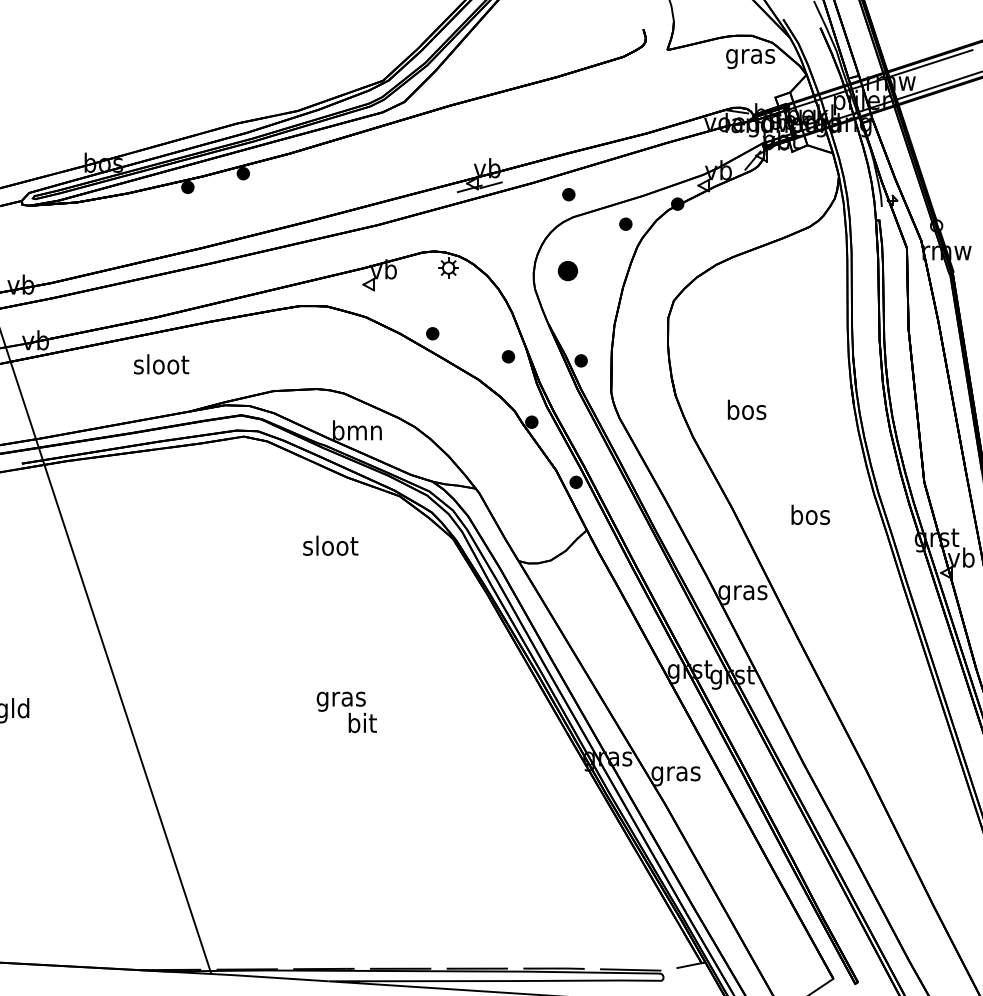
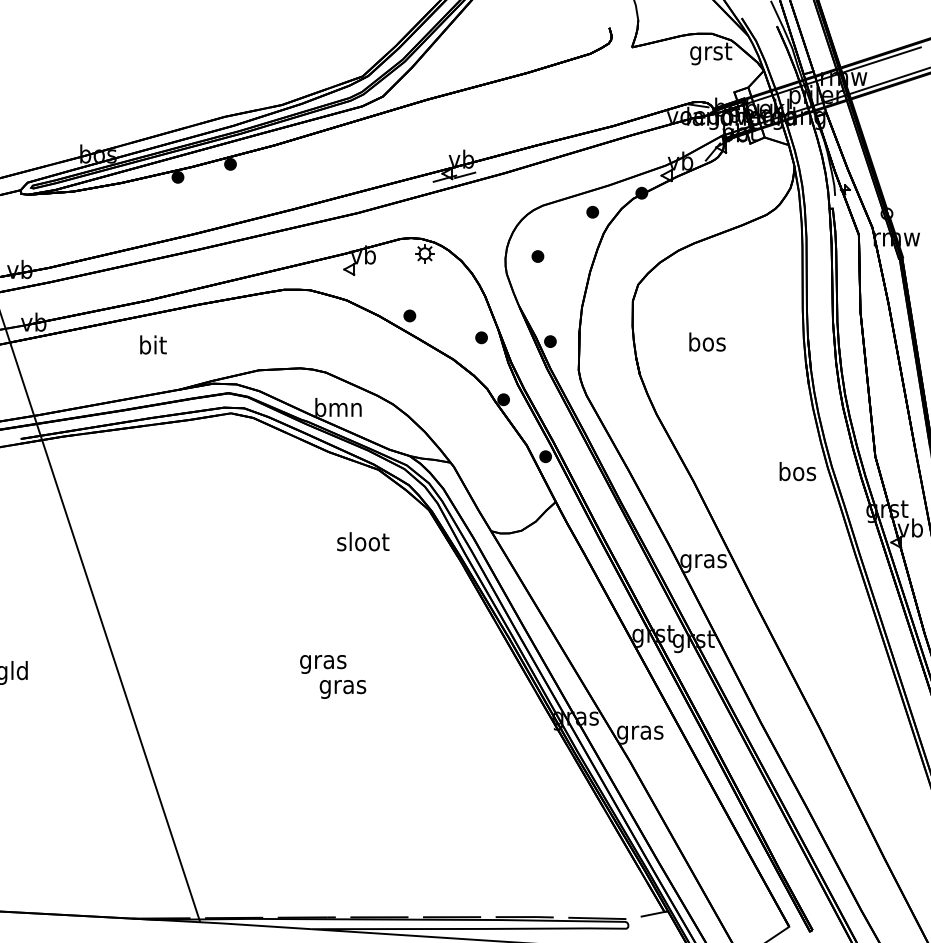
text: (750, 56) -> (710, 53), gras -> grst
part: (568, 194) -> (538, 184), removed
part: (567, 270) -> (537, 256), size x0.62
text: (162, 363) -> (153, 344), sloot -> bit
text: (747, 409) -> (707, 341), moved
text: (810, 514) -> (797, 471), moved
text: (330, 545) -> (363, 541), moved
text: (361, 725) -> (342, 686), bit -> gras

